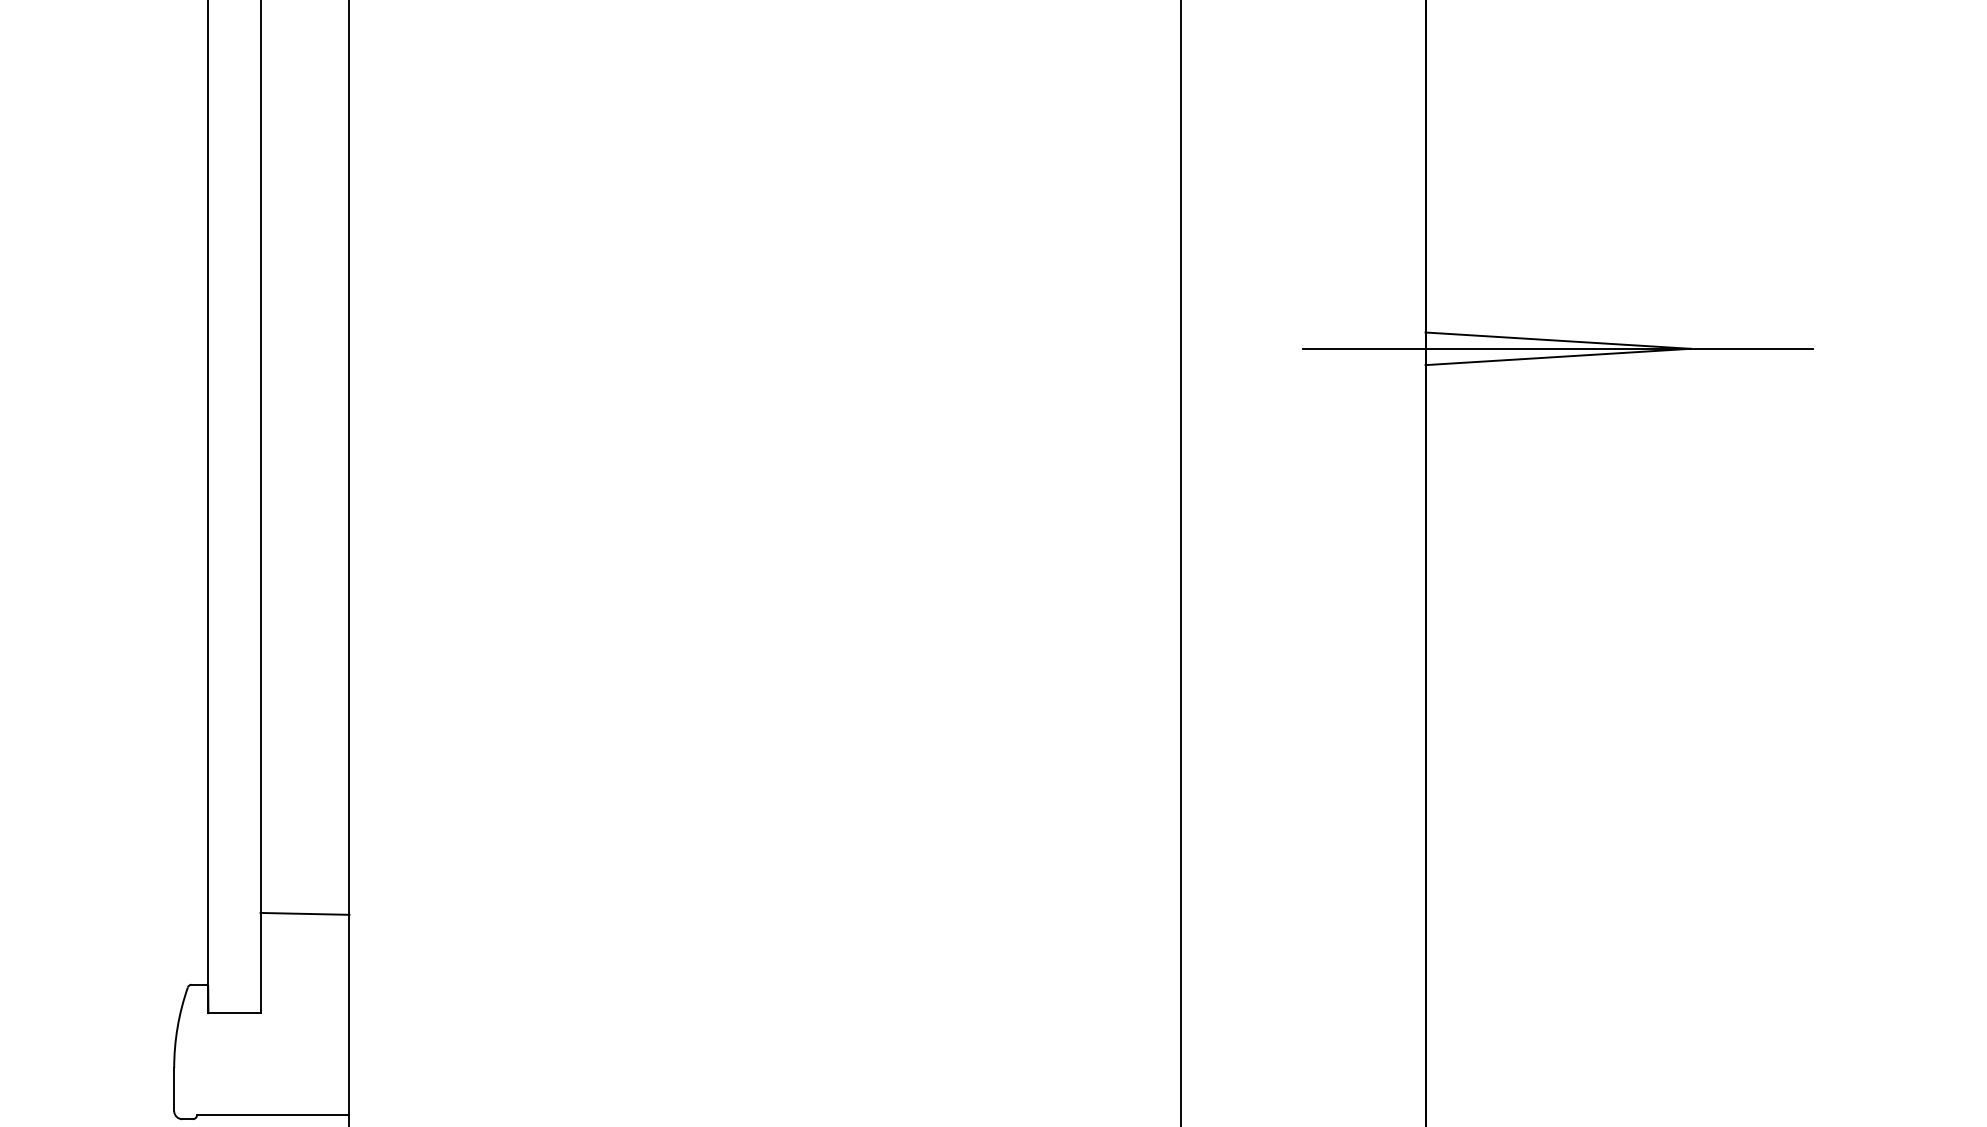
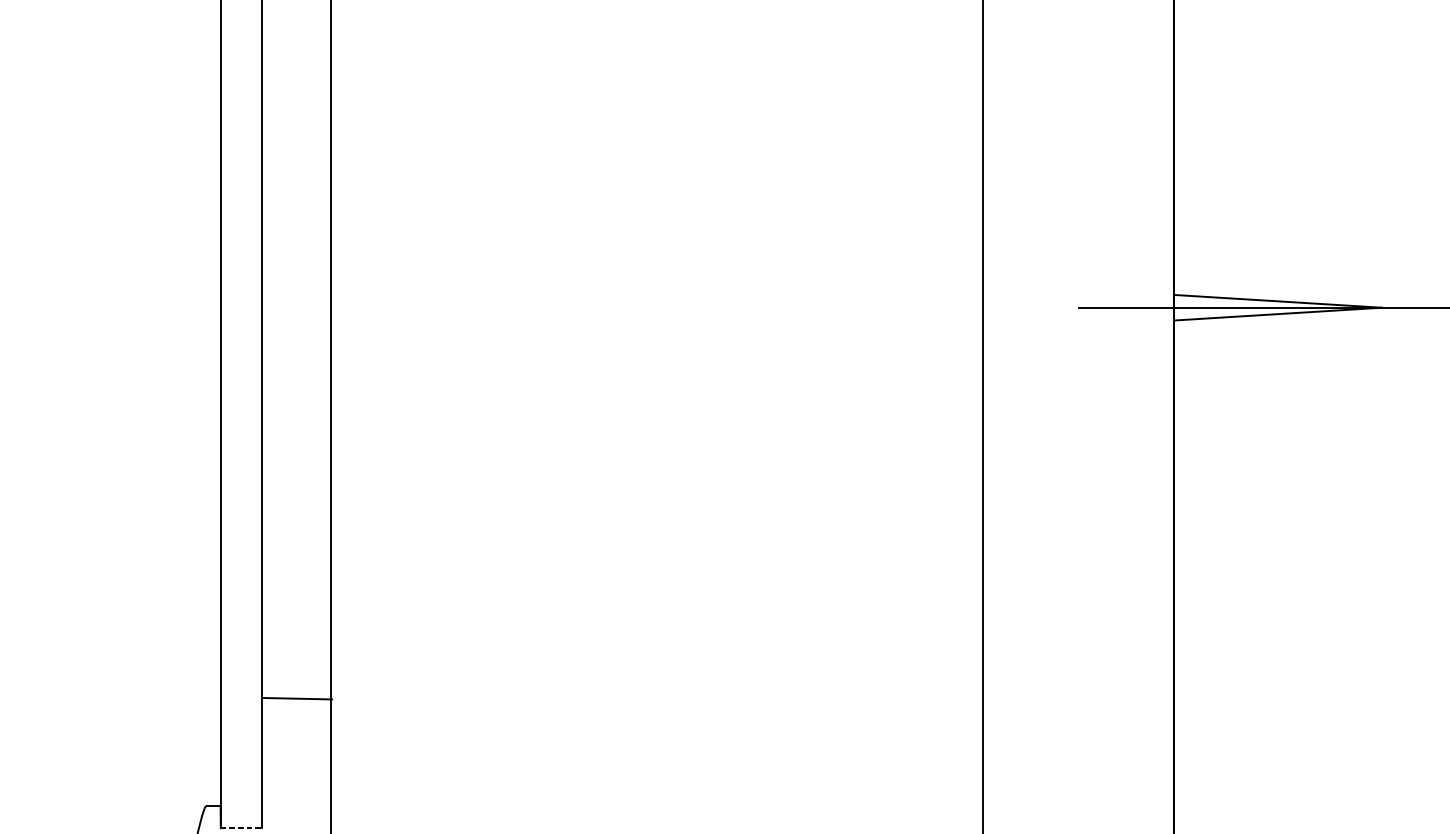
line: (304, 913) -> (296, 698), moved
line: (235, 1013) -> (242, 828), solid -> dashed

